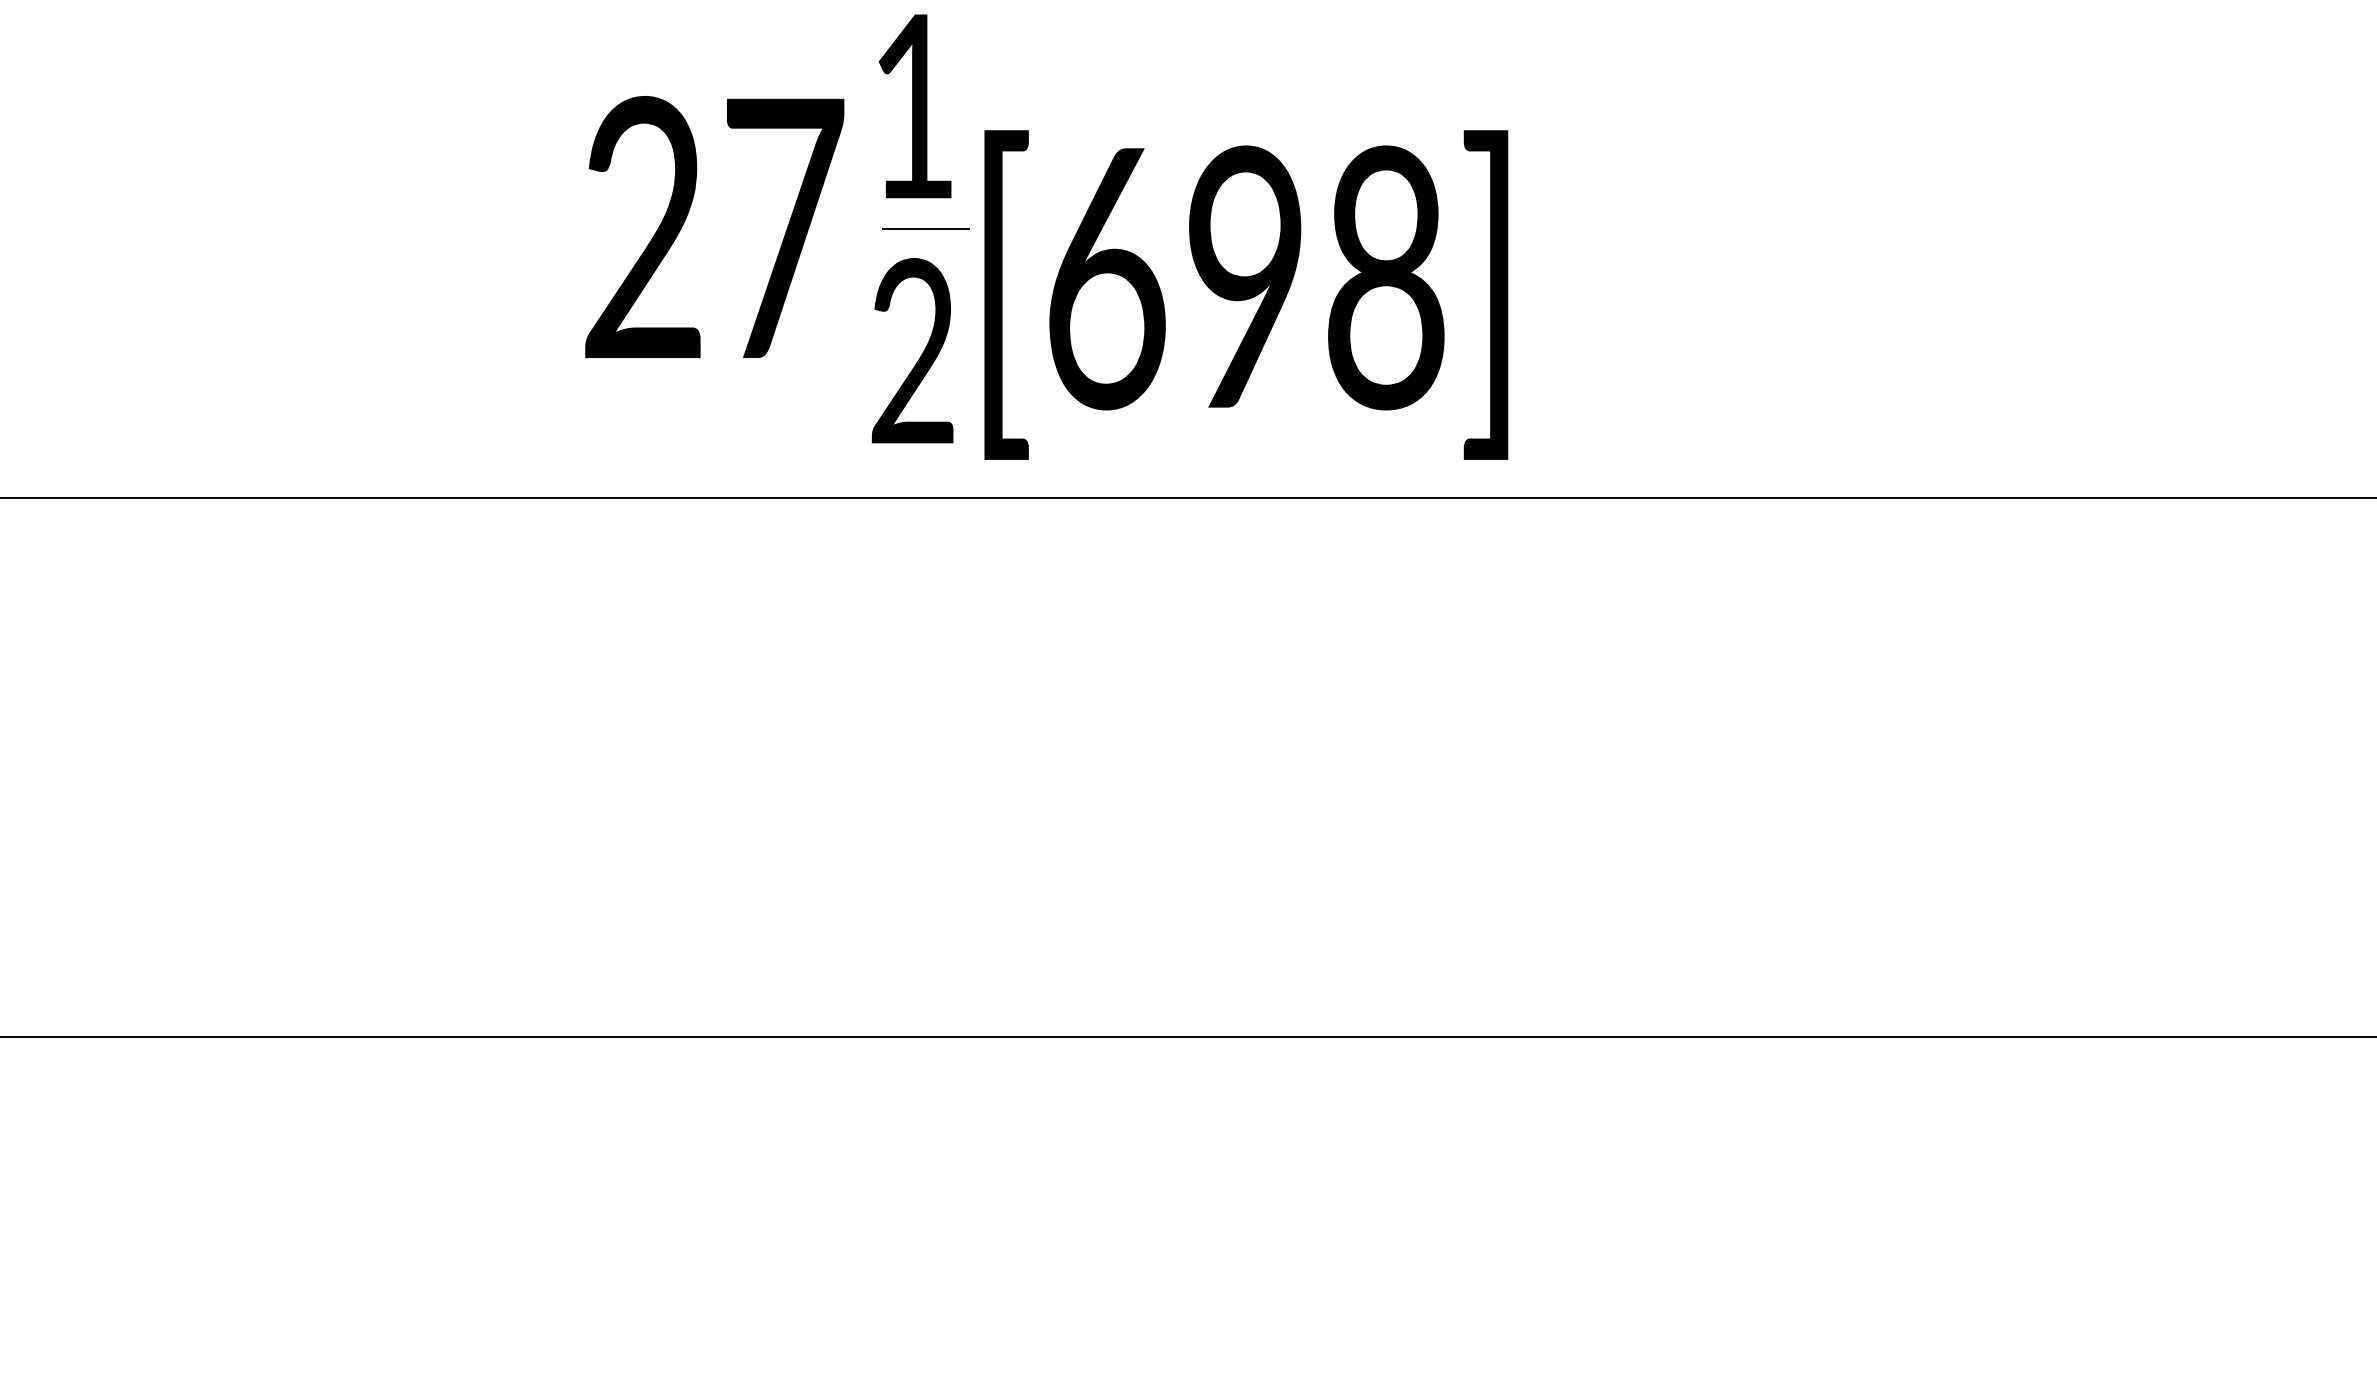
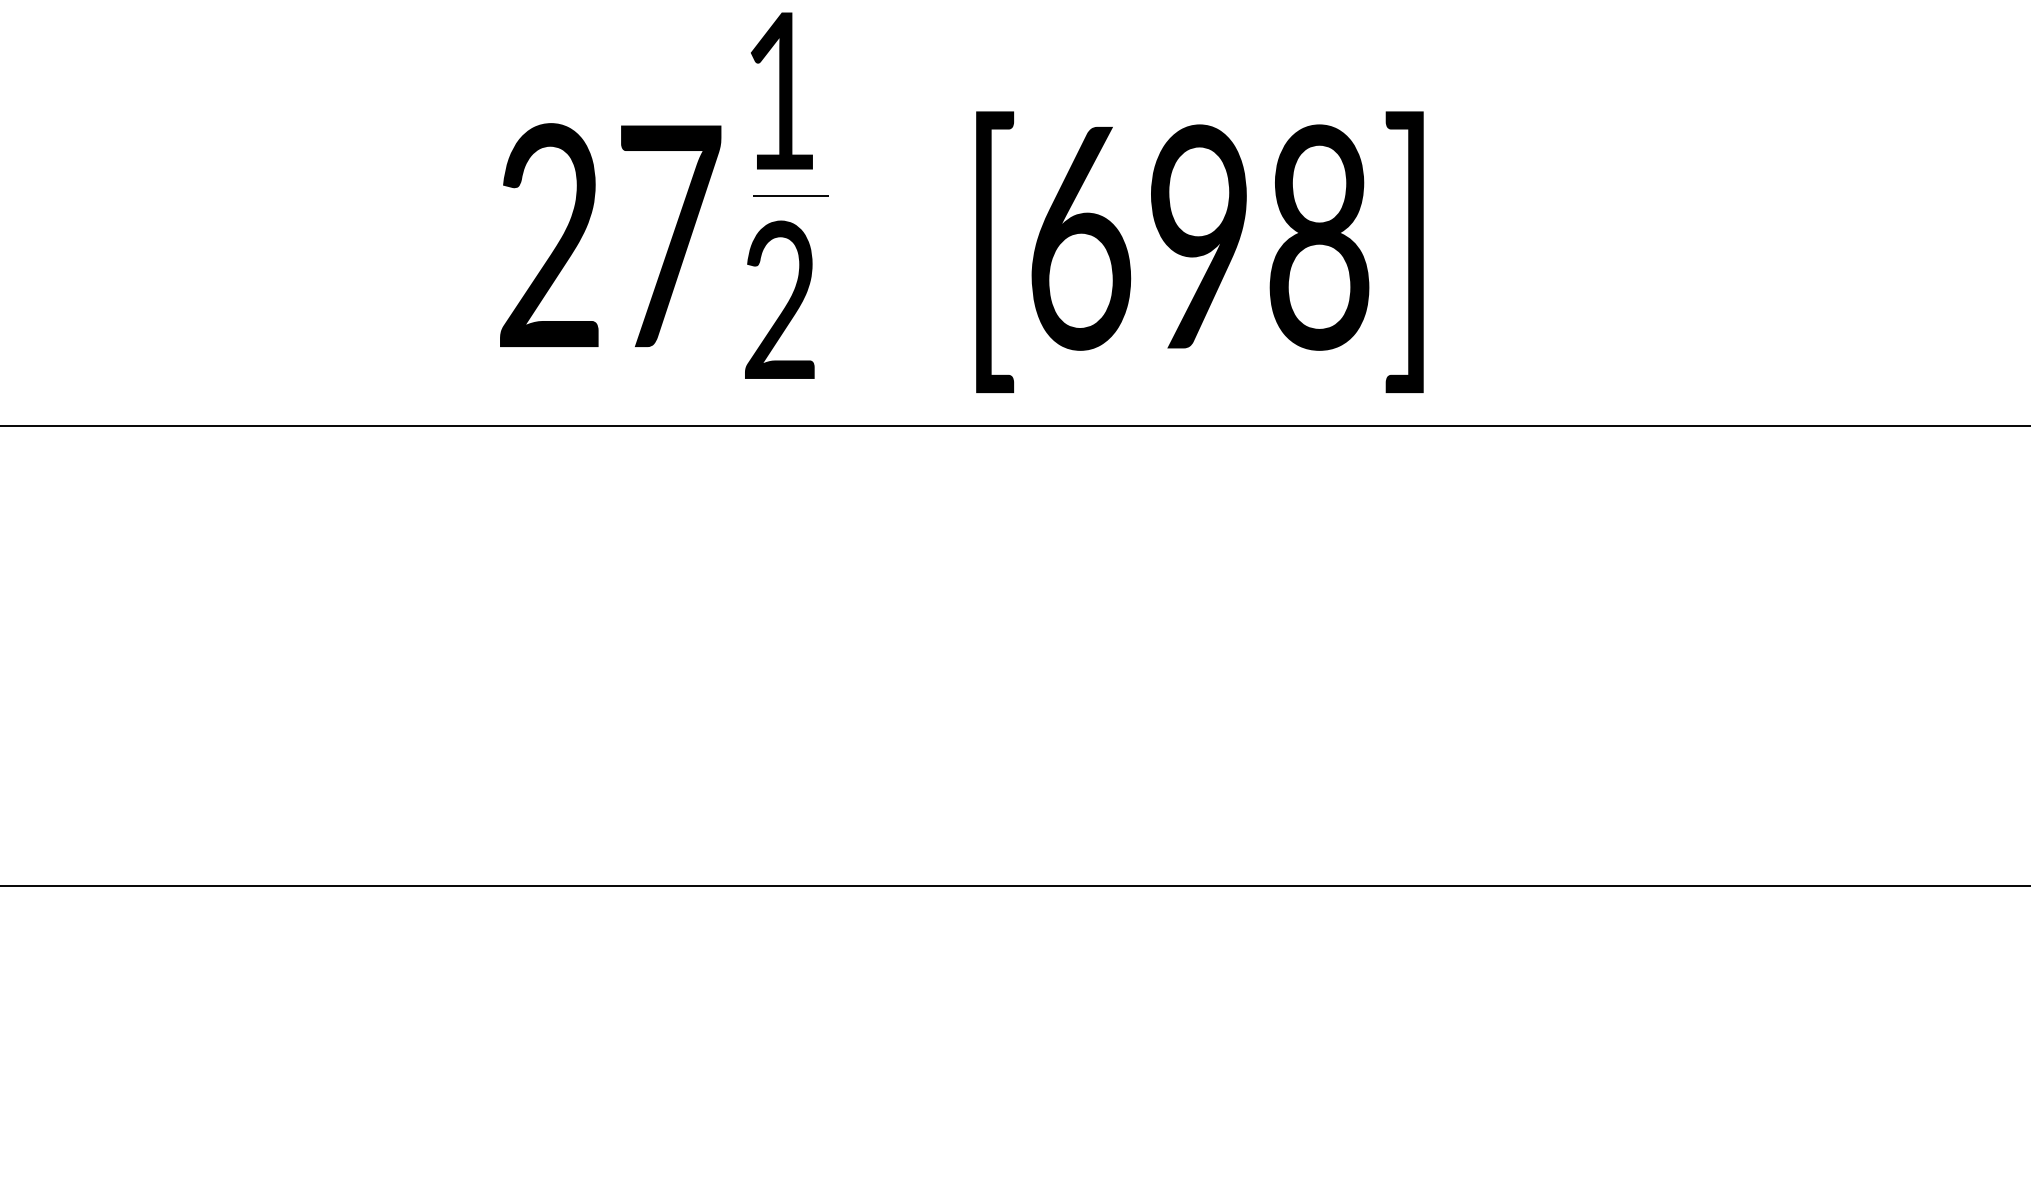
text: (714, 226) -> (610, 234), moved
text: (1245, 294) -> (1199, 251), moved

